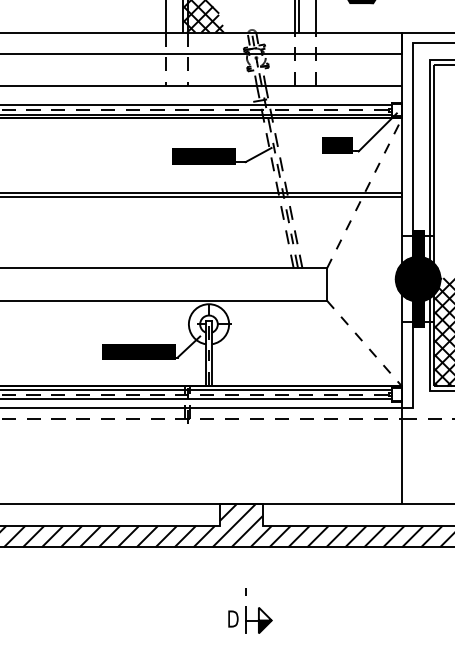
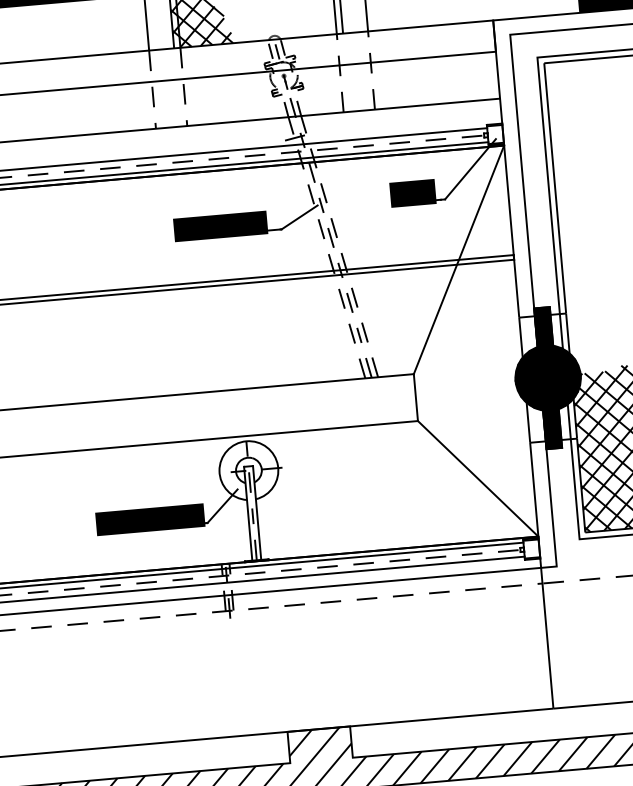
line: (364, 193) -> (458, 259), dashed -> solid
line: (364, 343) -> (478, 478), dashed -> solid

